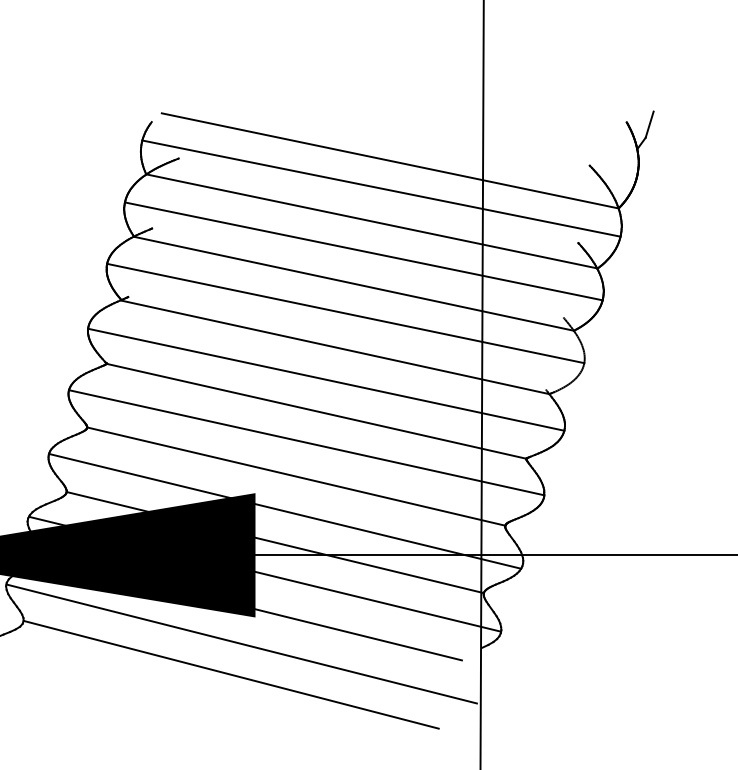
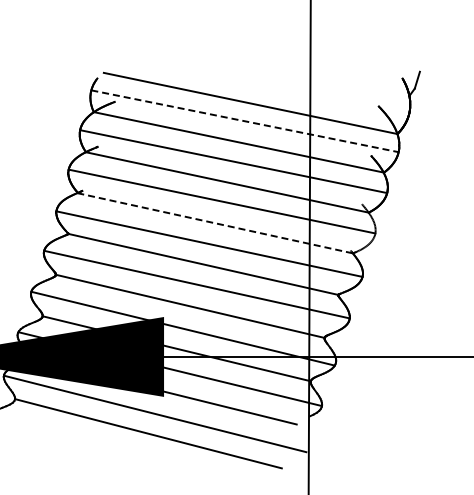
line: (380, 188) -> (244, 121), solid -> dashed
line: (335, 347) -> (215, 223), solid -> dashed

